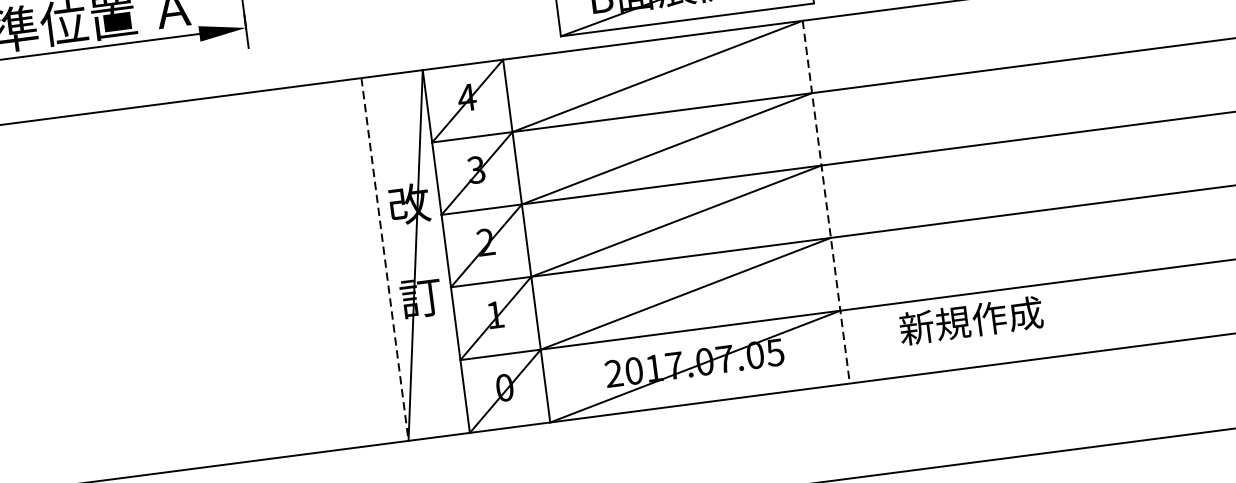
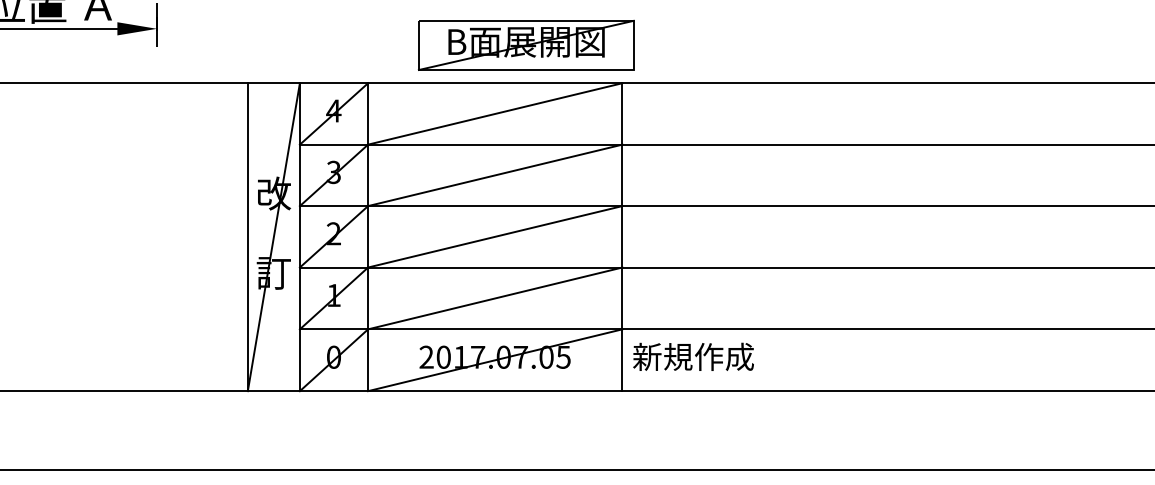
line: (826, 202) -> (622, 237), dashed -> solid
line: (384, 259) -> (247, 237), dashed -> solid
text: (971, 320) -> (693, 356), moved

